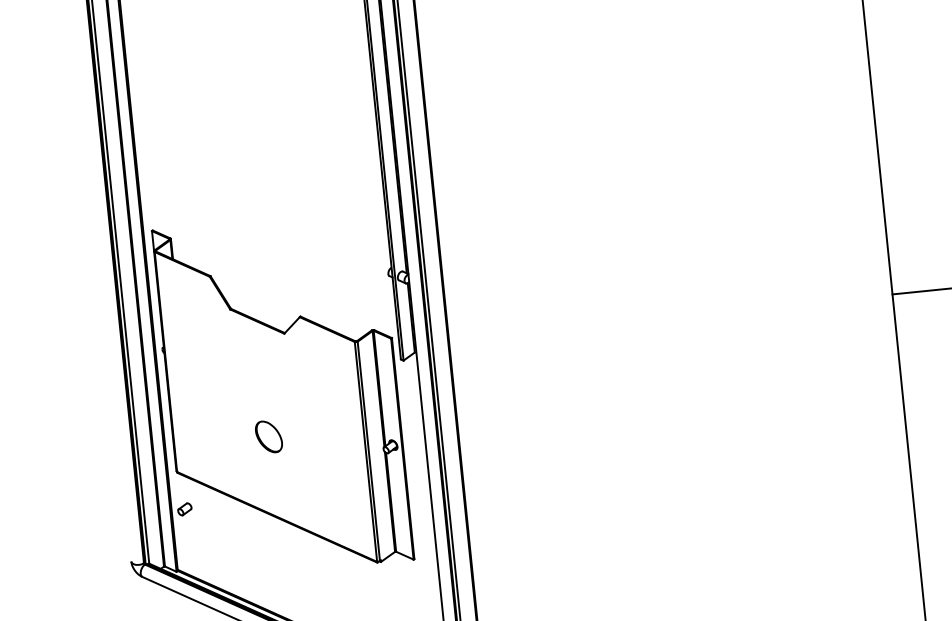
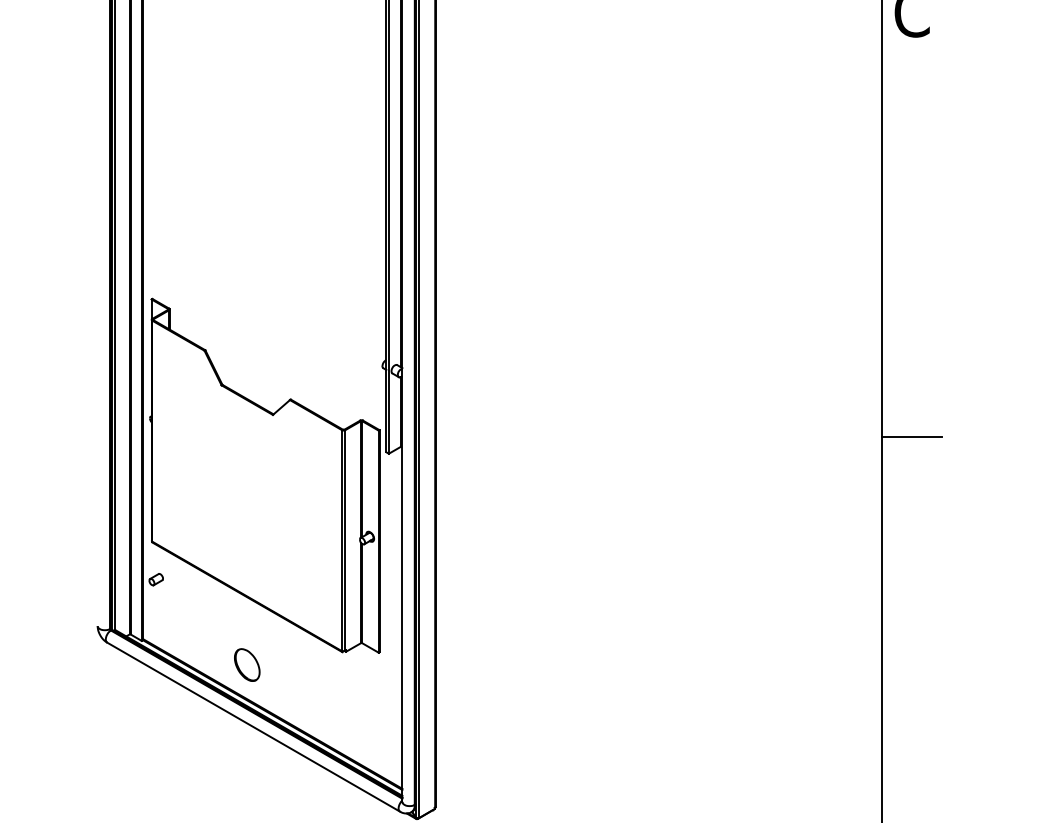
part: (269, 436) -> (247, 664), moved

